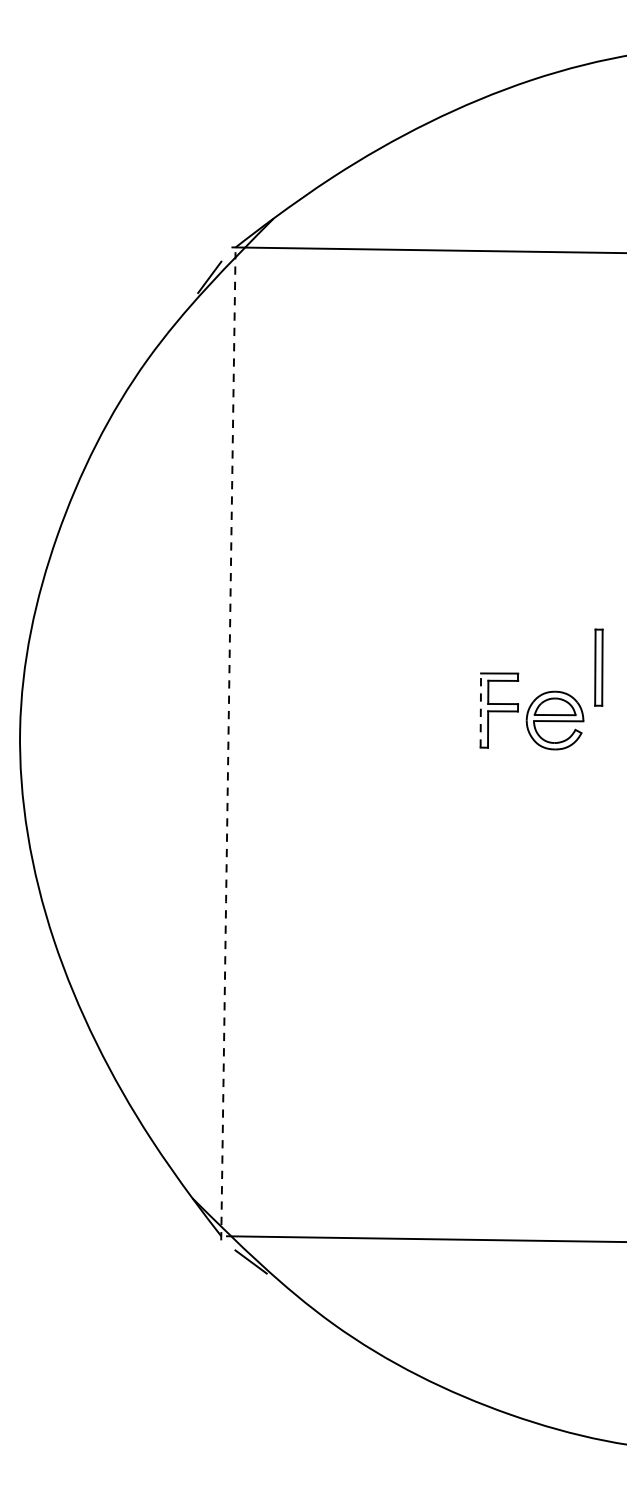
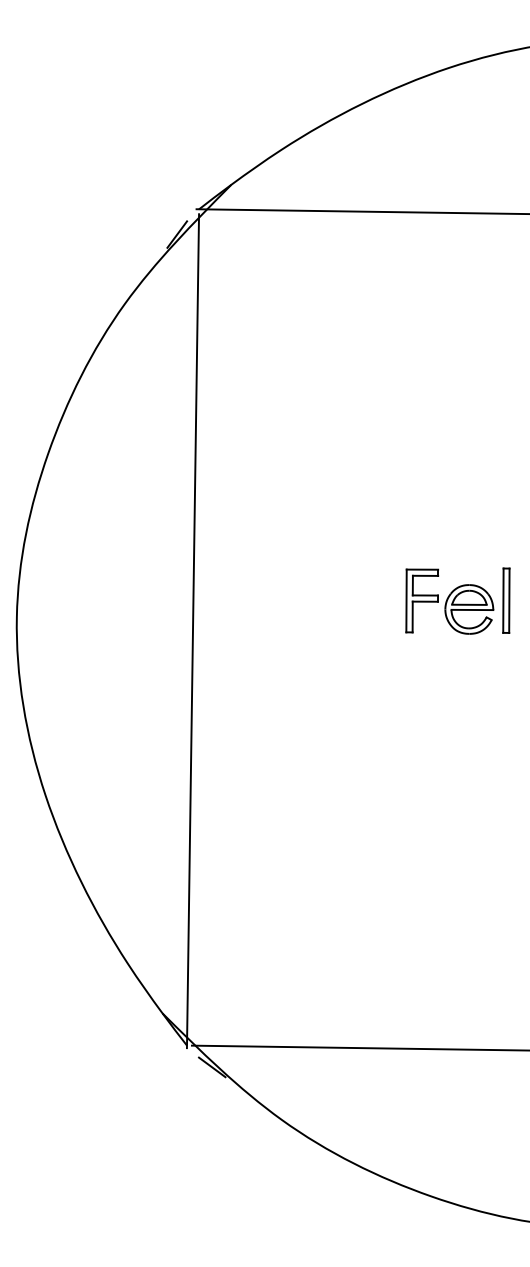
part: (599, 667) -> (506, 600), moved
line: (480, 709) -> (406, 600), dashed -> solid
line: (227, 745) -> (192, 630), dashed -> solid

